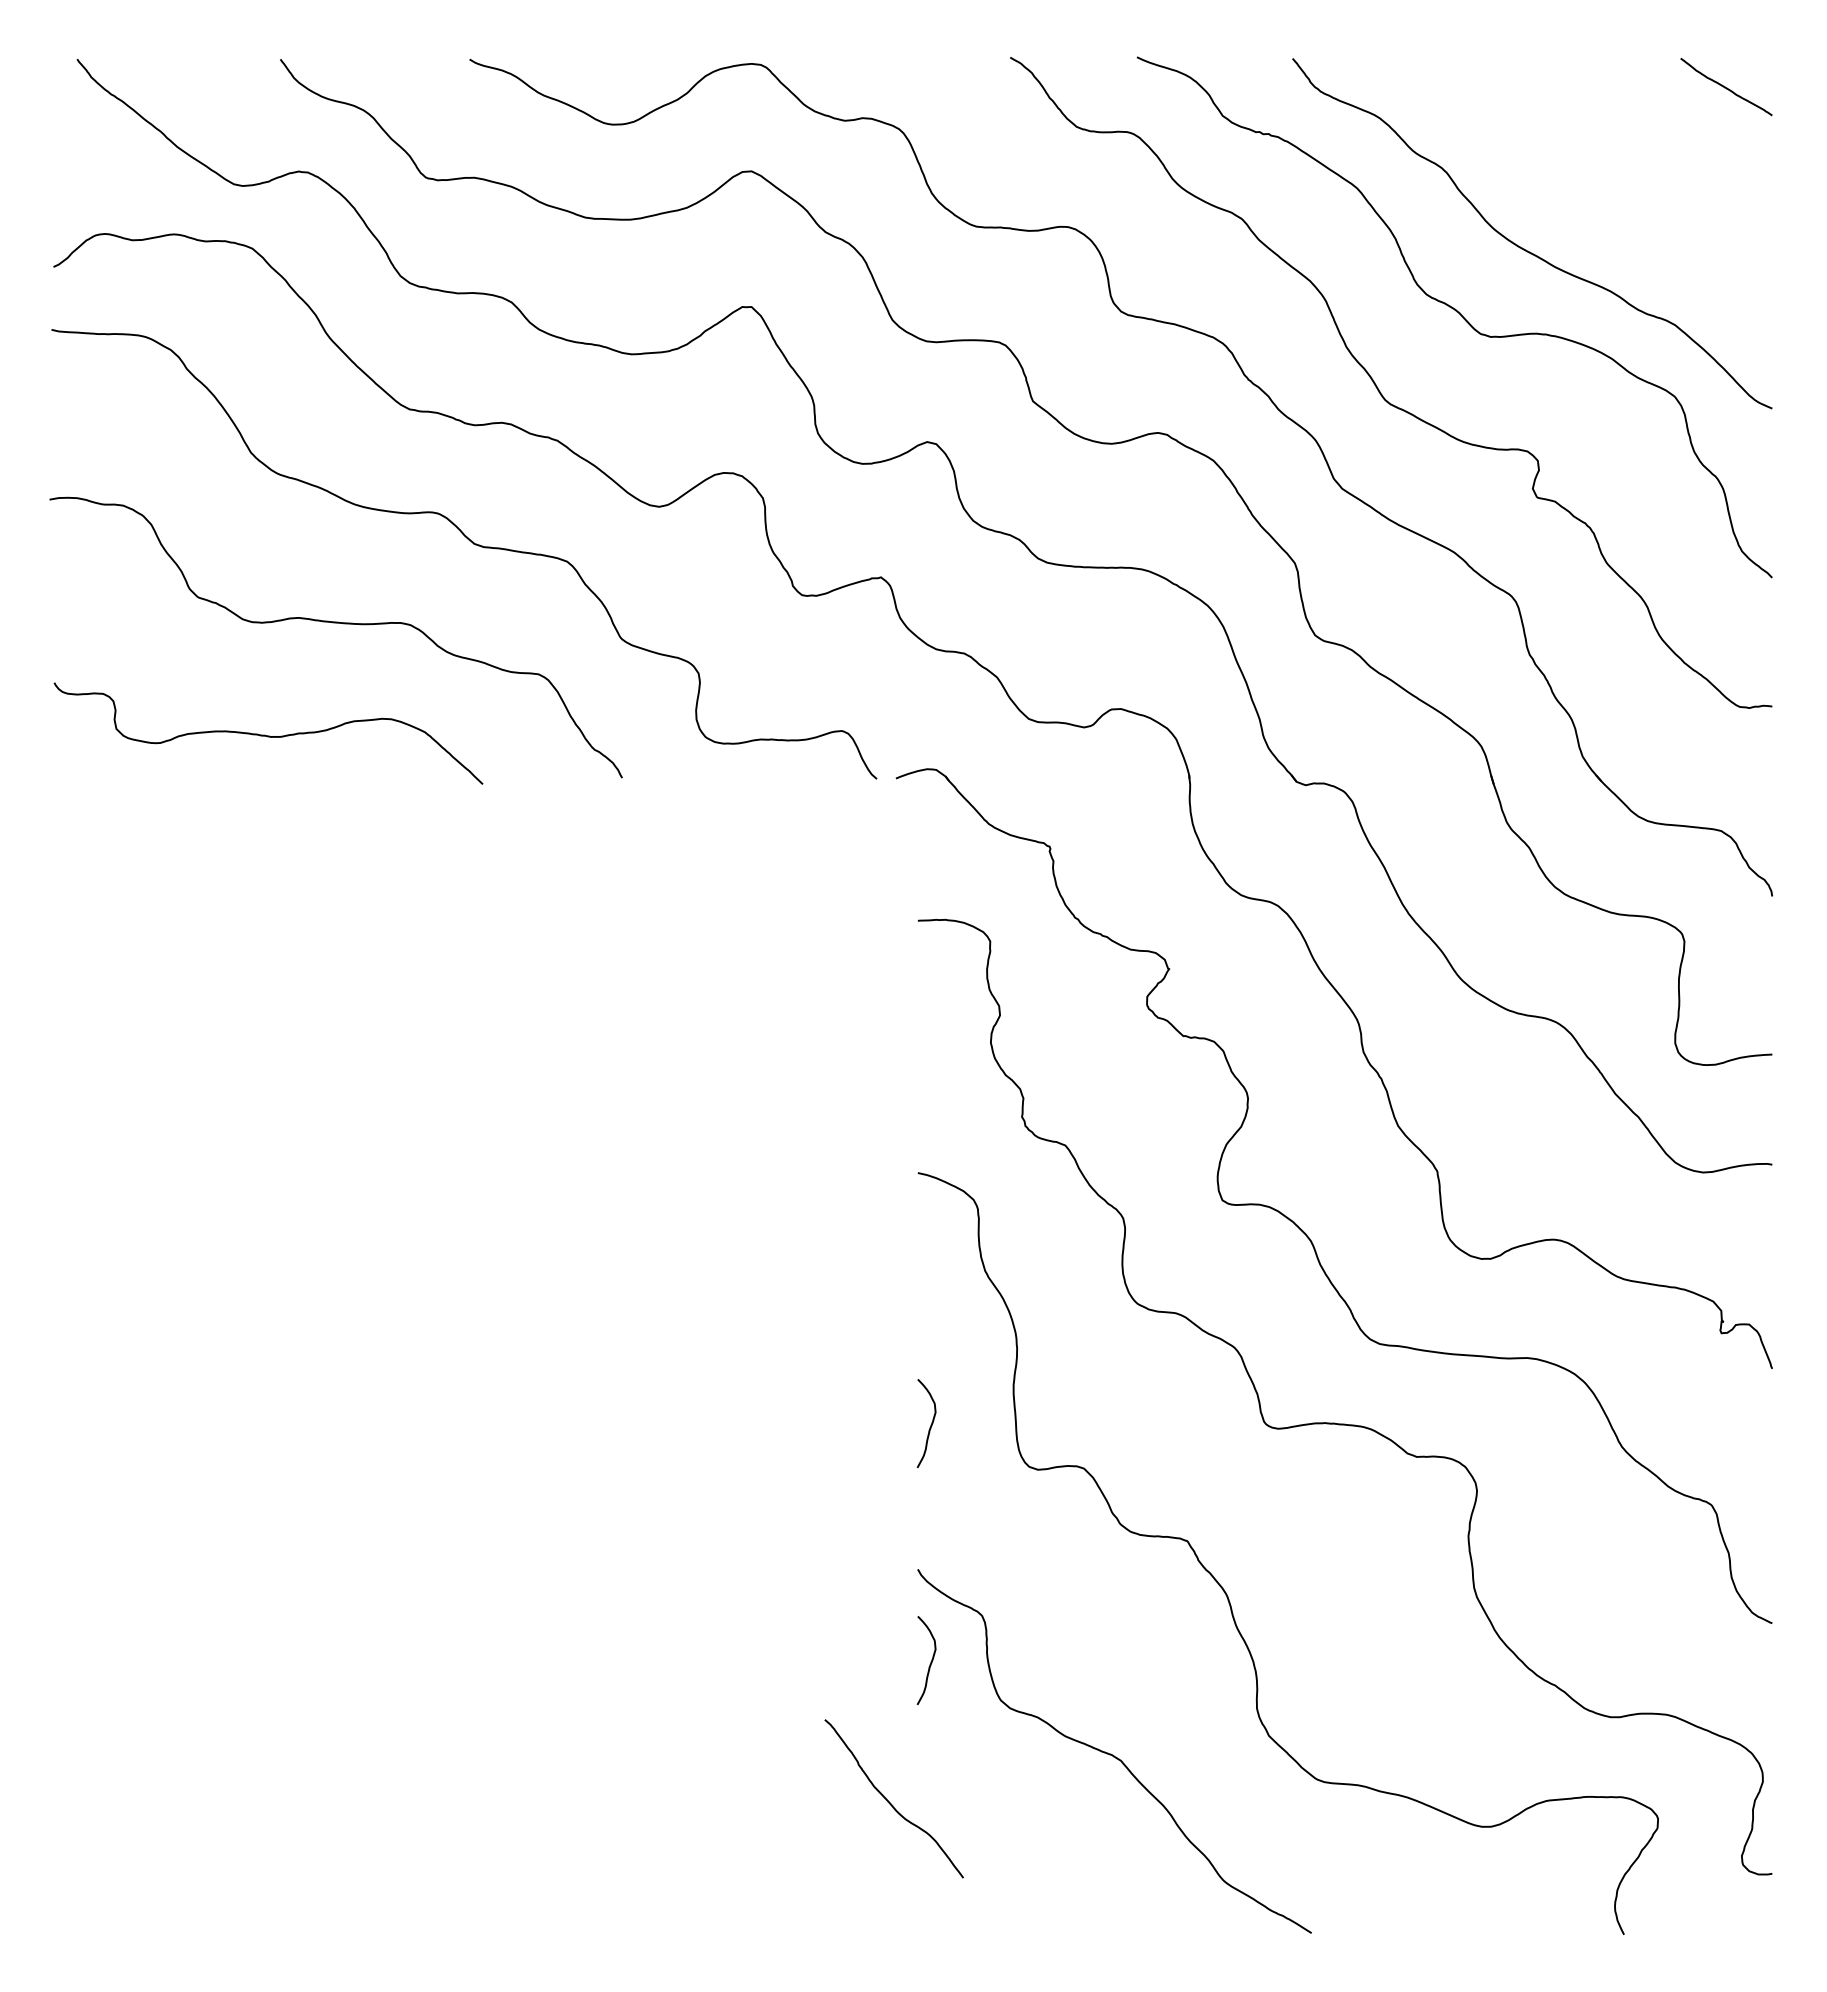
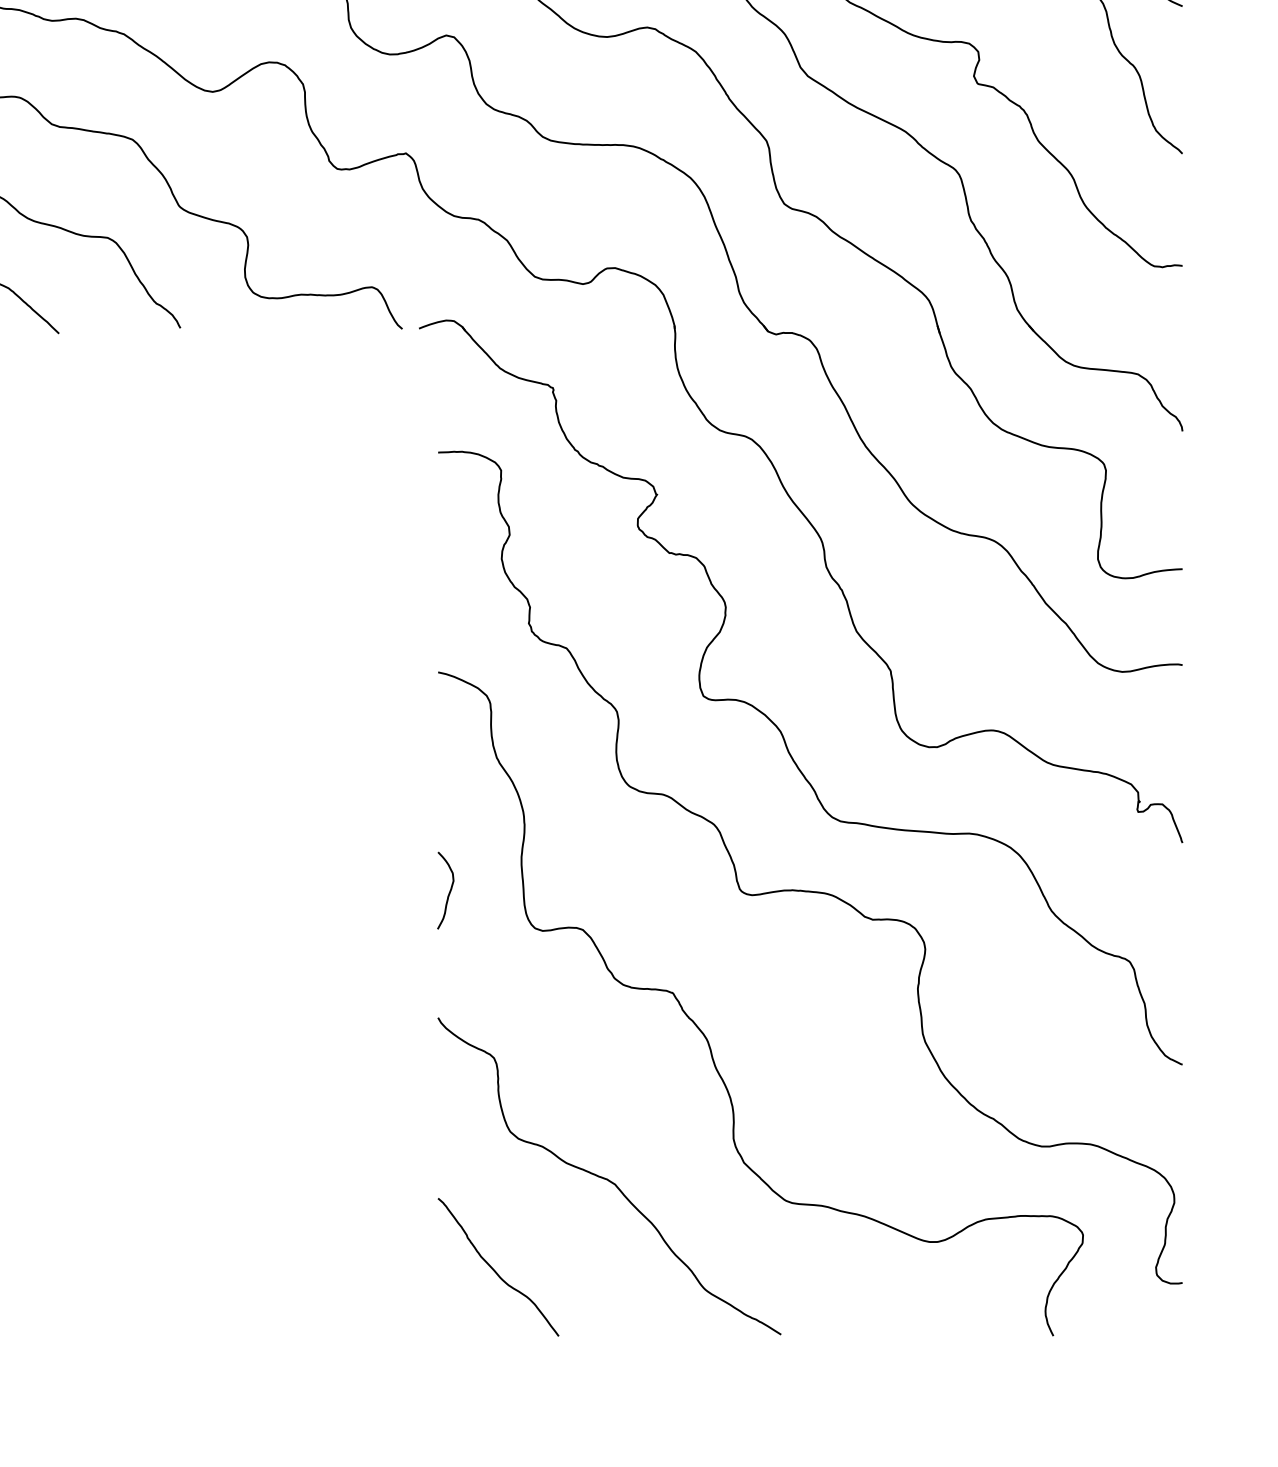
curve: (930, 1661) -> (449, 1097), removed
curve: (889, 1801) -> (494, 1269), moved

